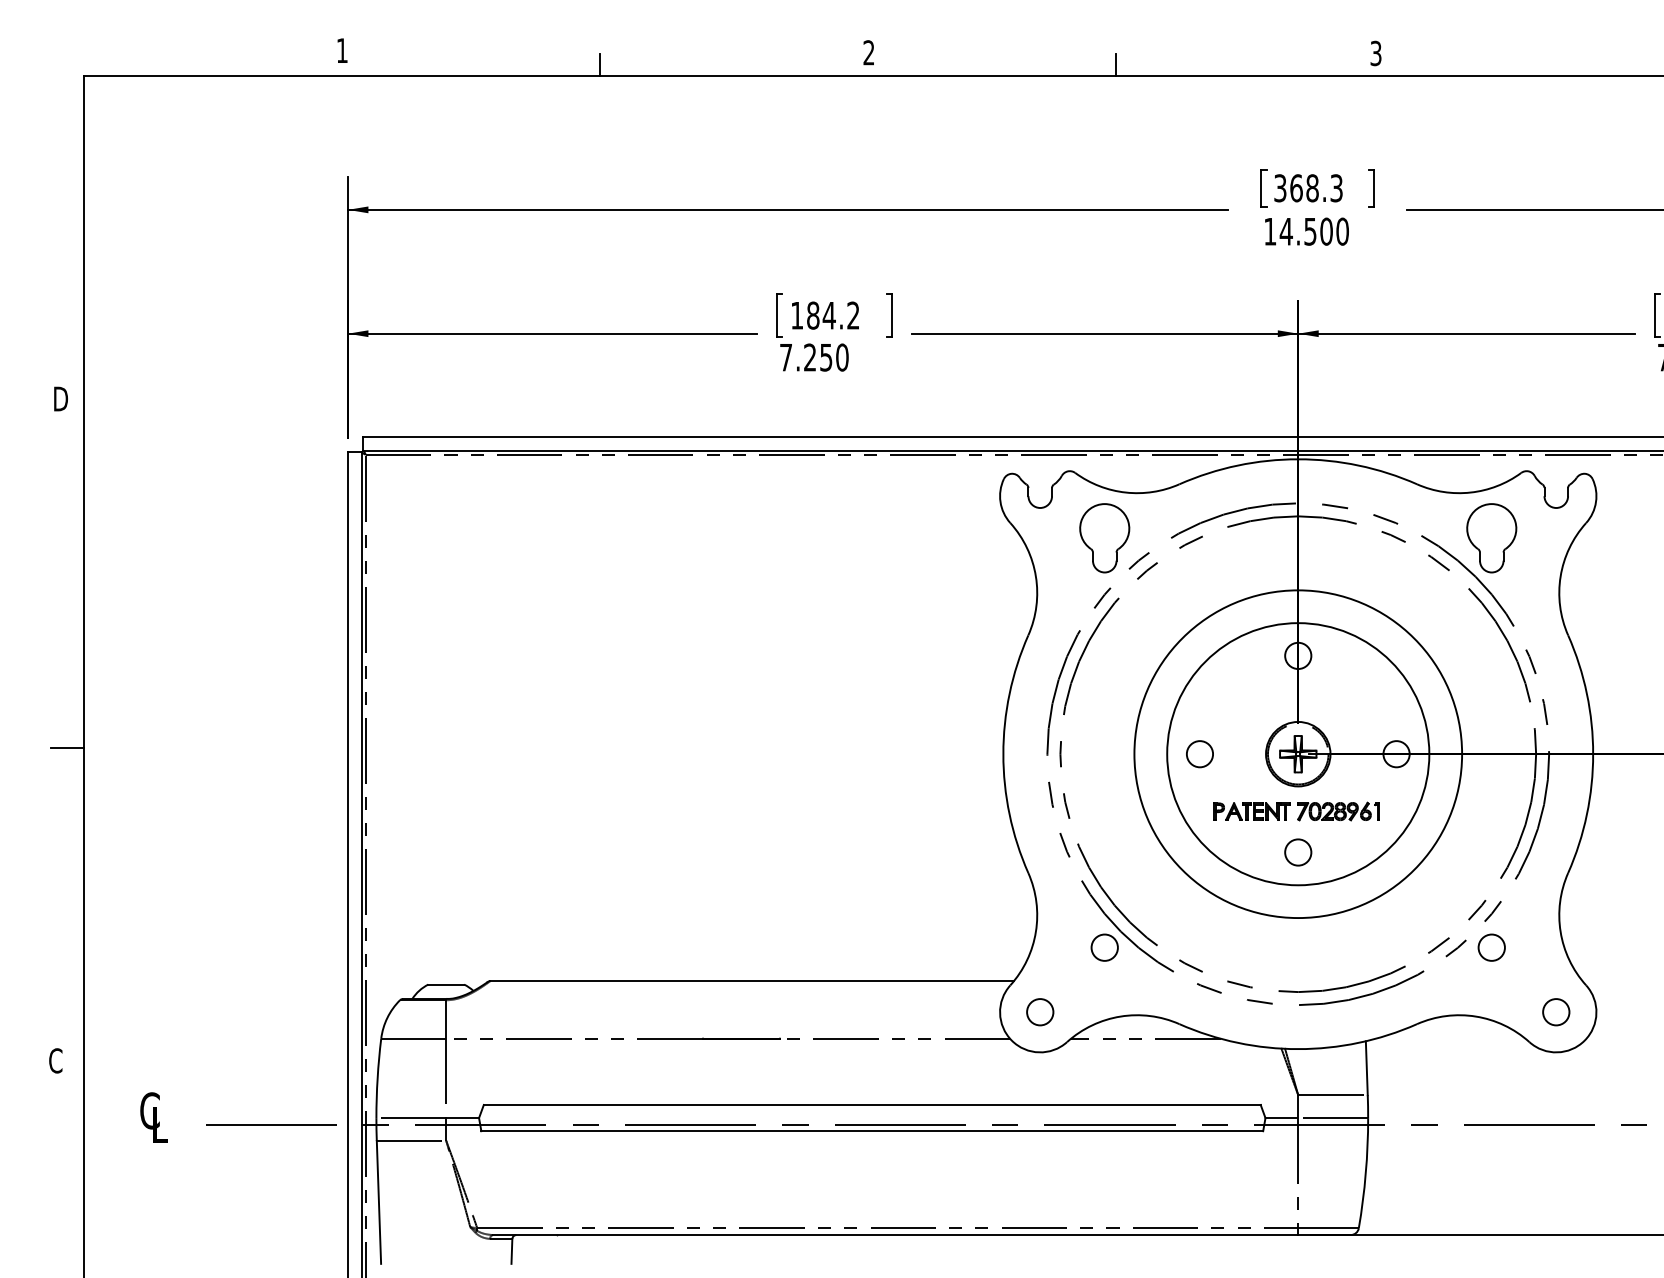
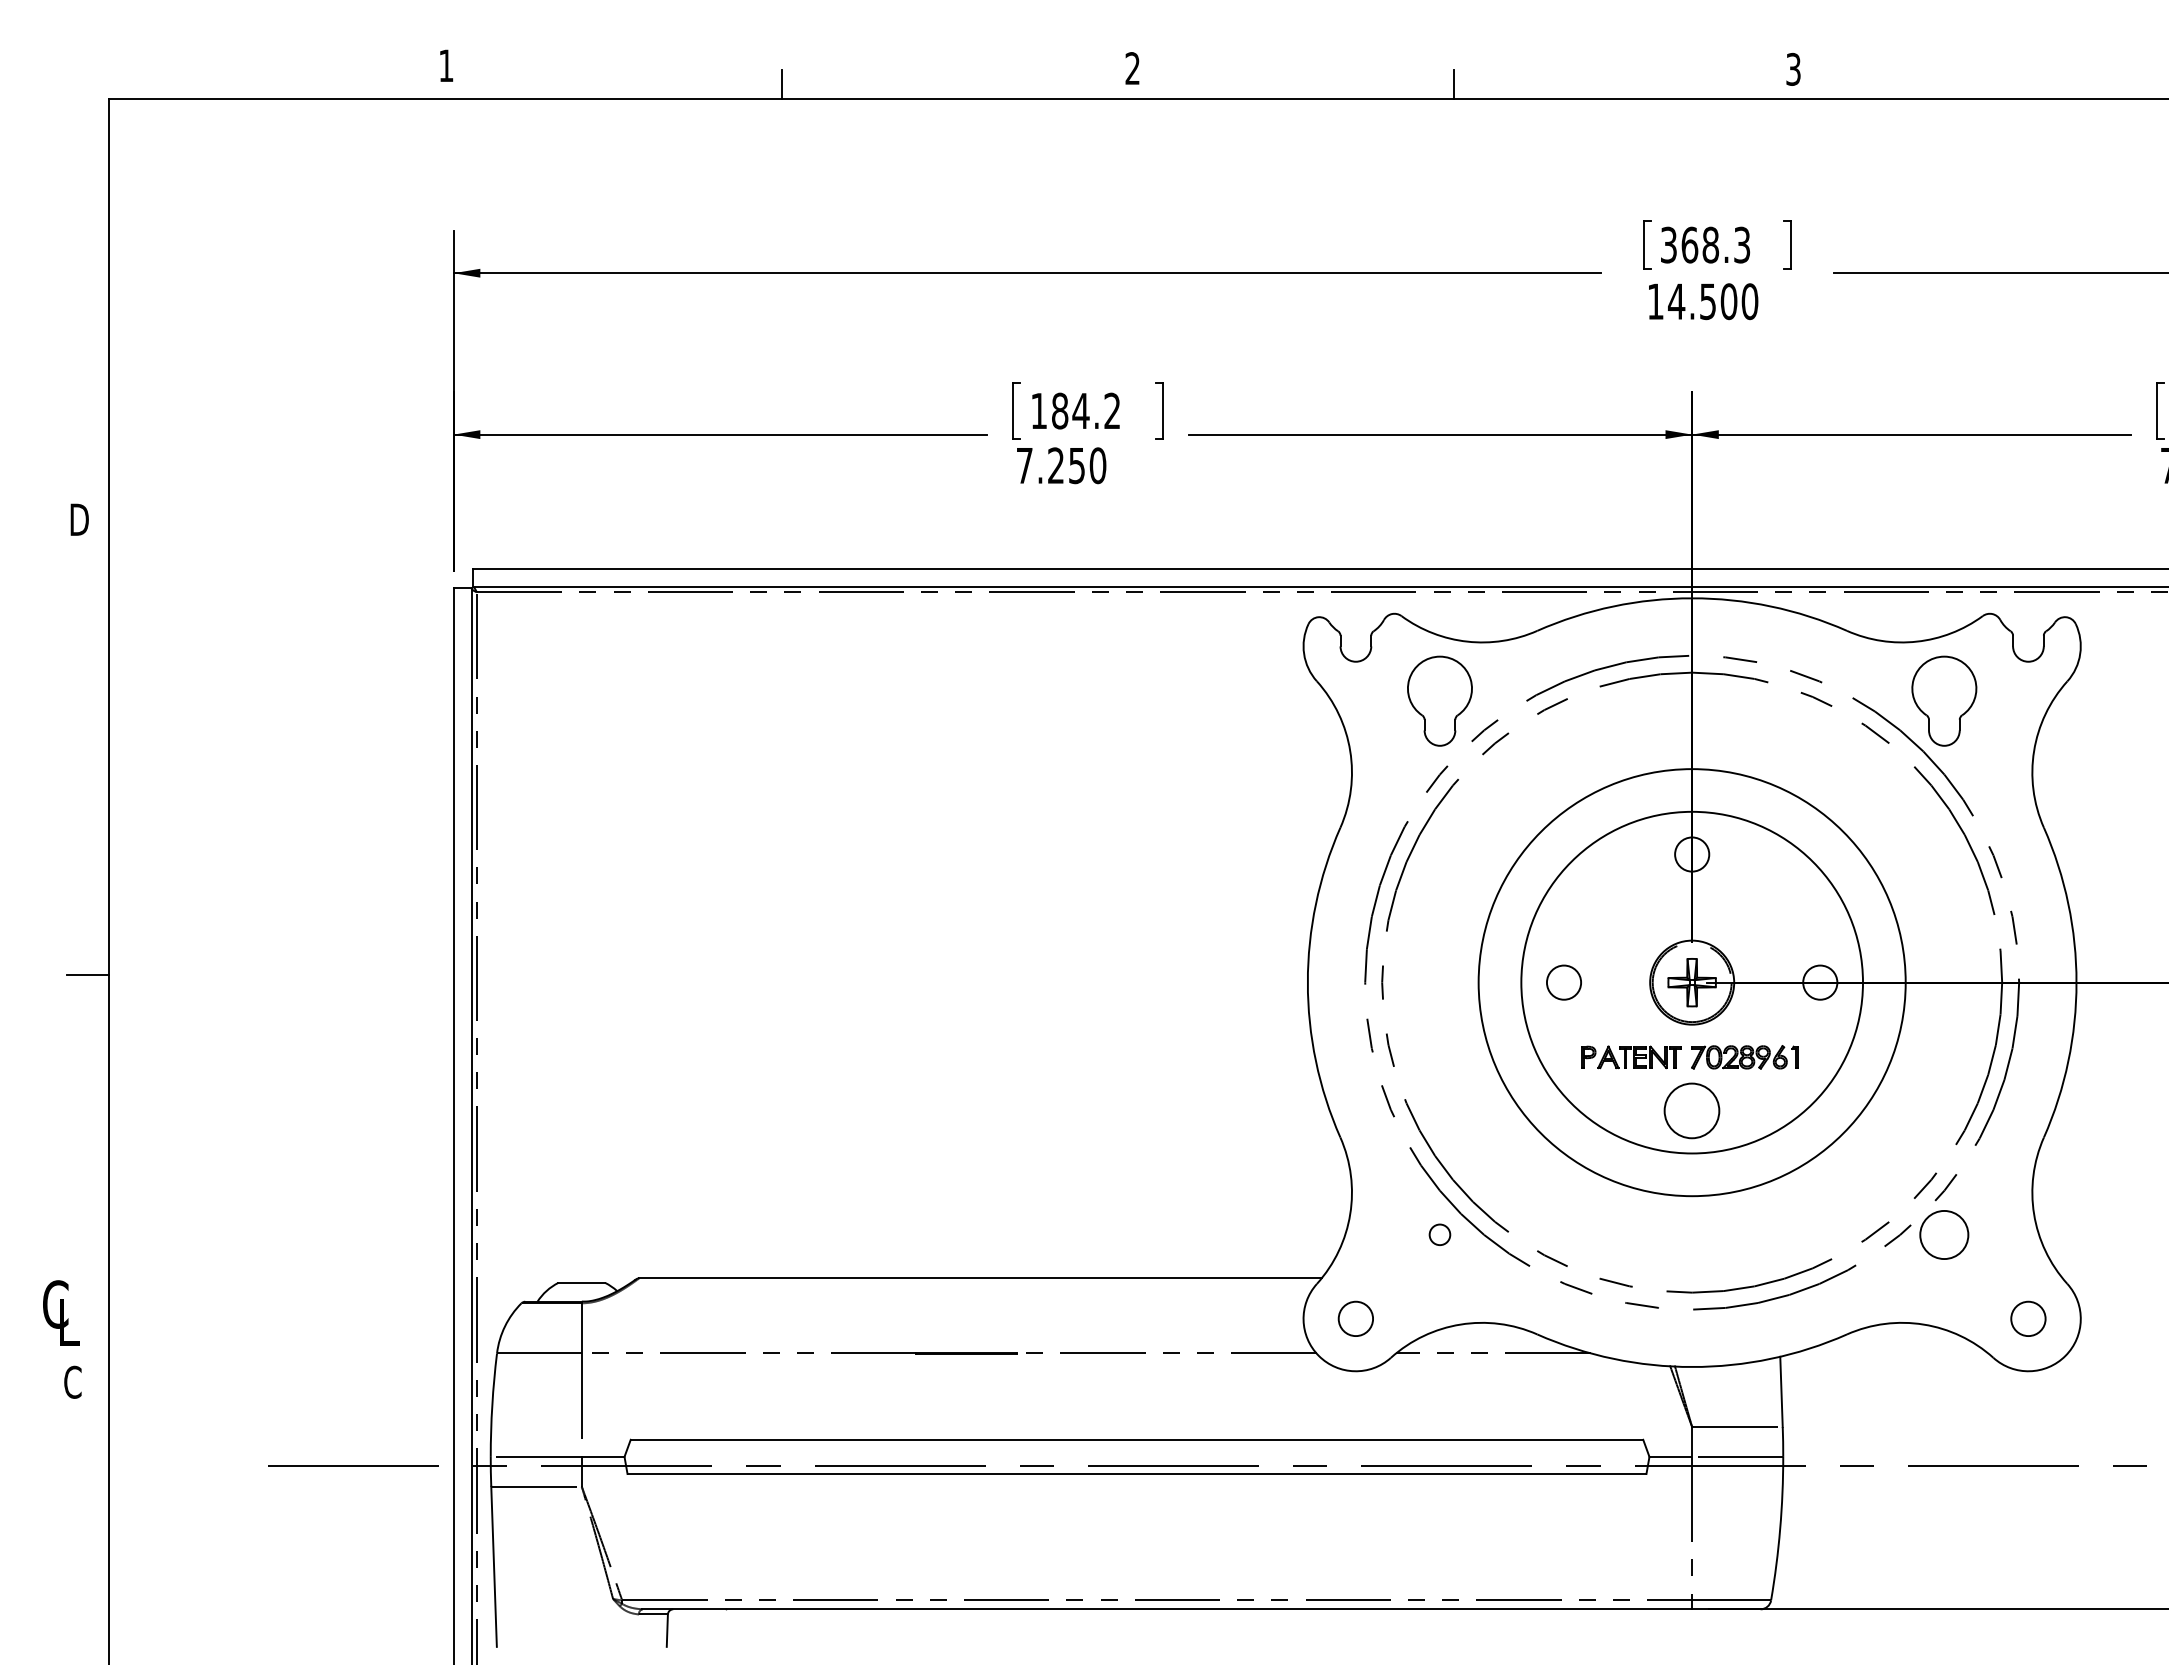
circle: (1298, 852) -> (1692, 1110), size x1.6
circle: (1104, 947) -> (1439, 1234), size x0.6
circle: (1491, 947) -> (1944, 1234), size x1.4
text: (154, 1117) -> (61, 1312), moved

